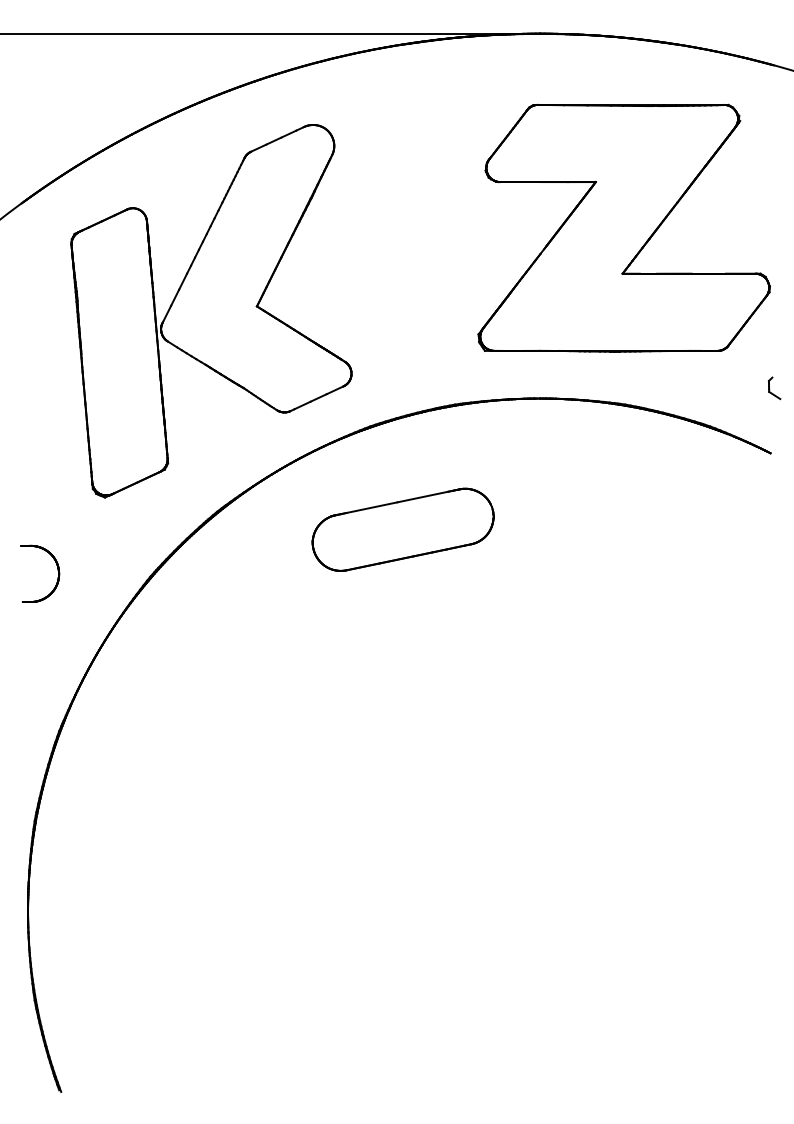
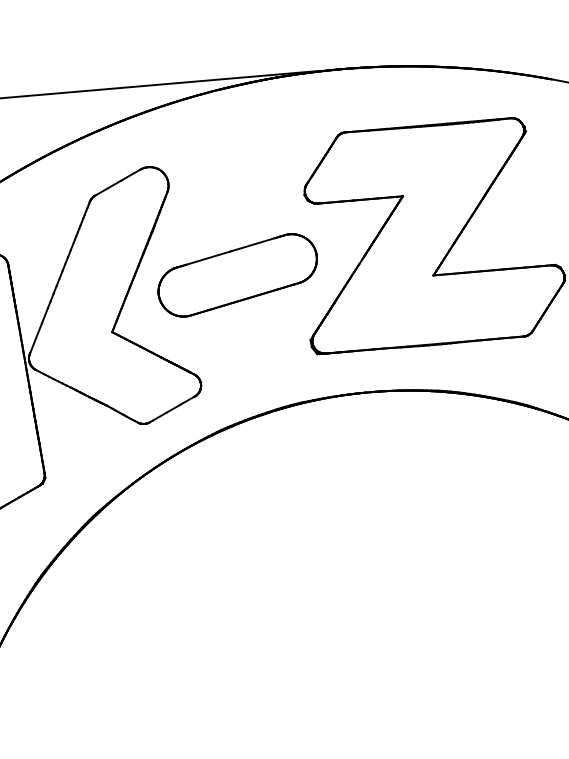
part: (402, 529) -> (237, 275), moved

